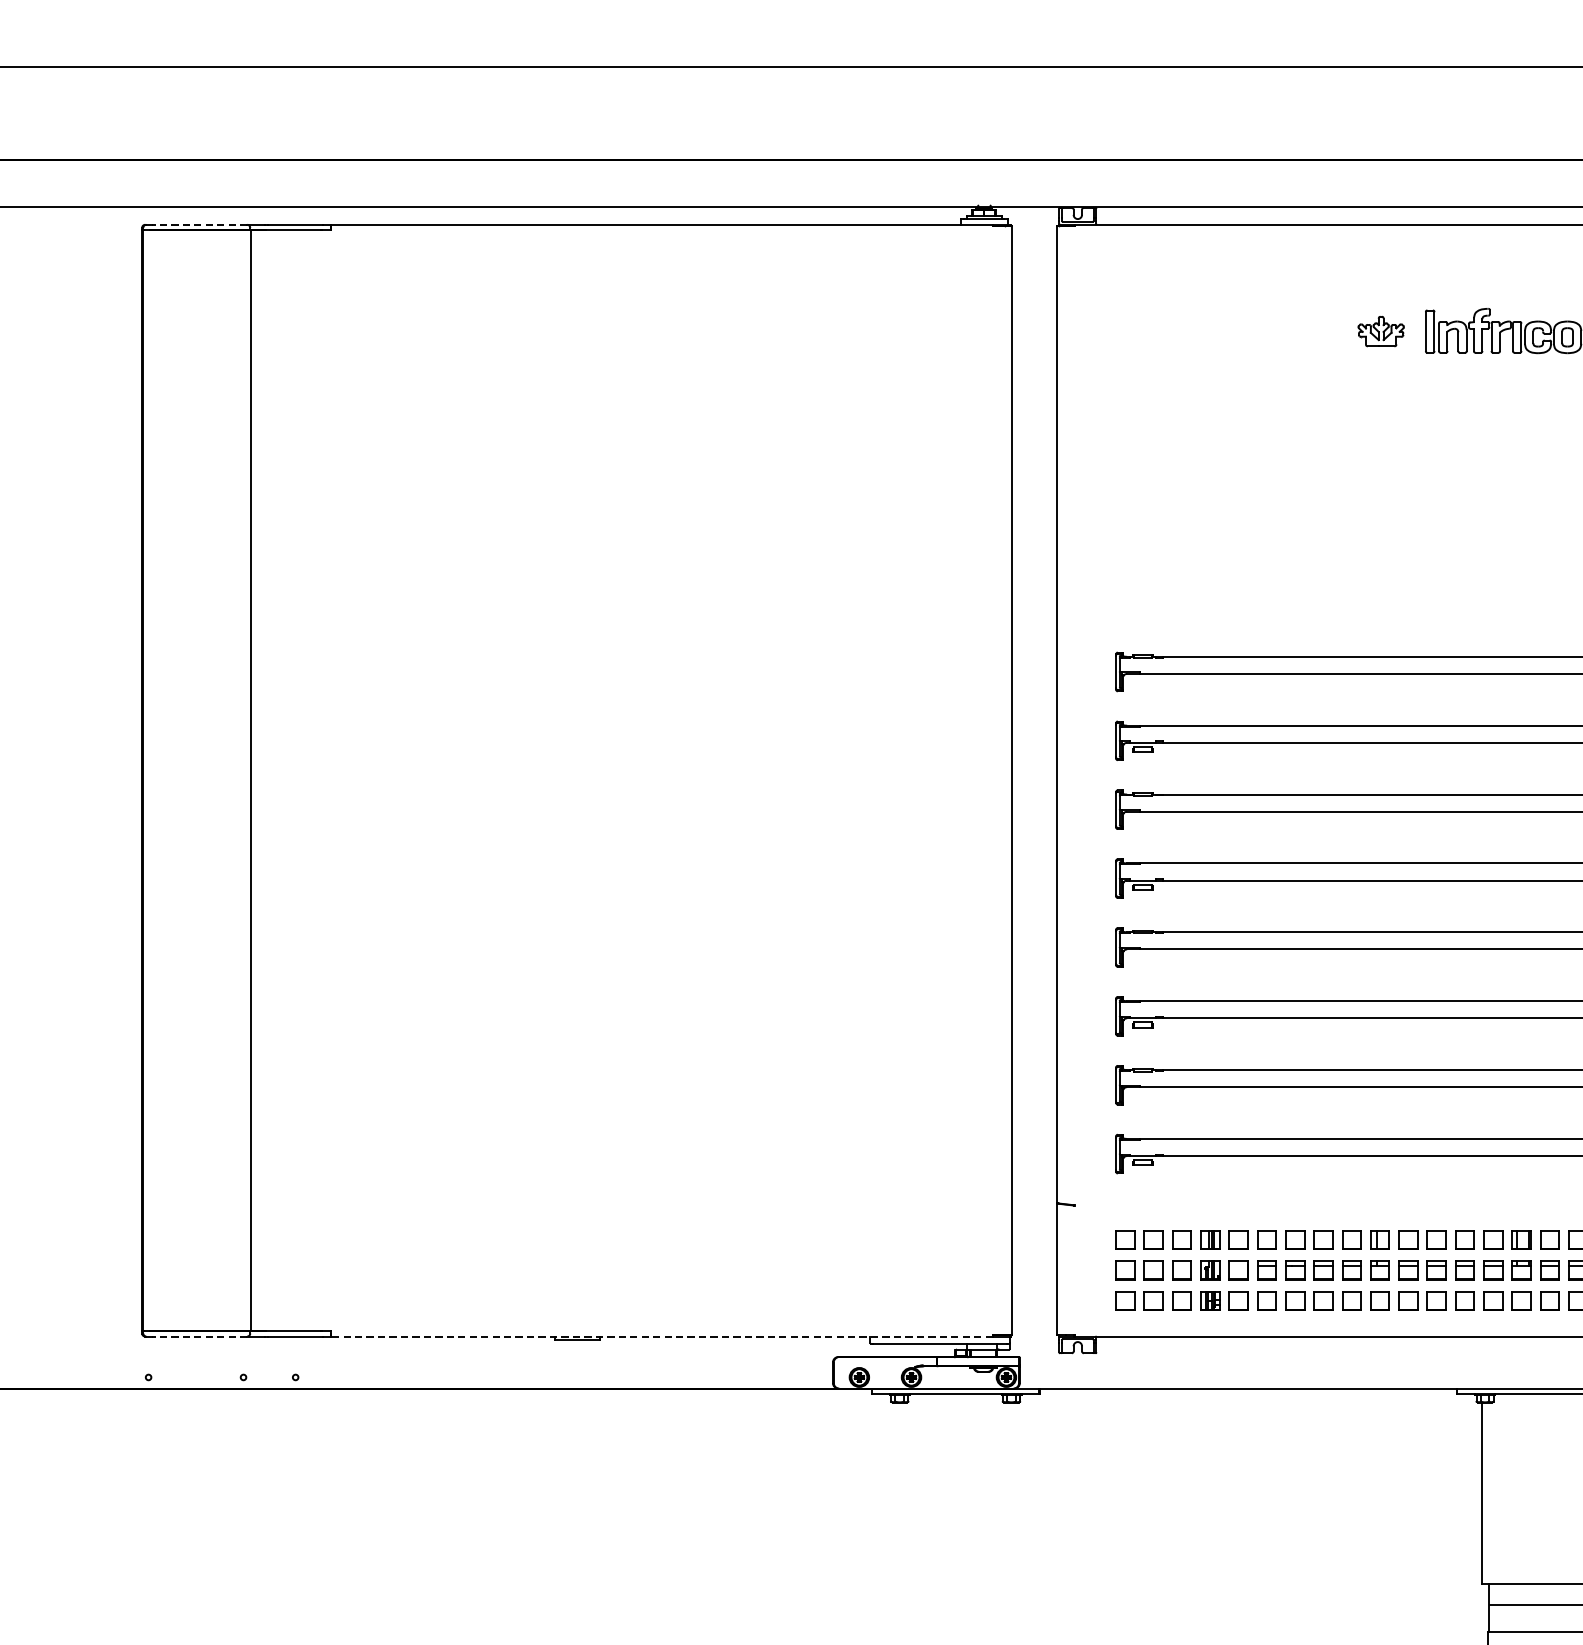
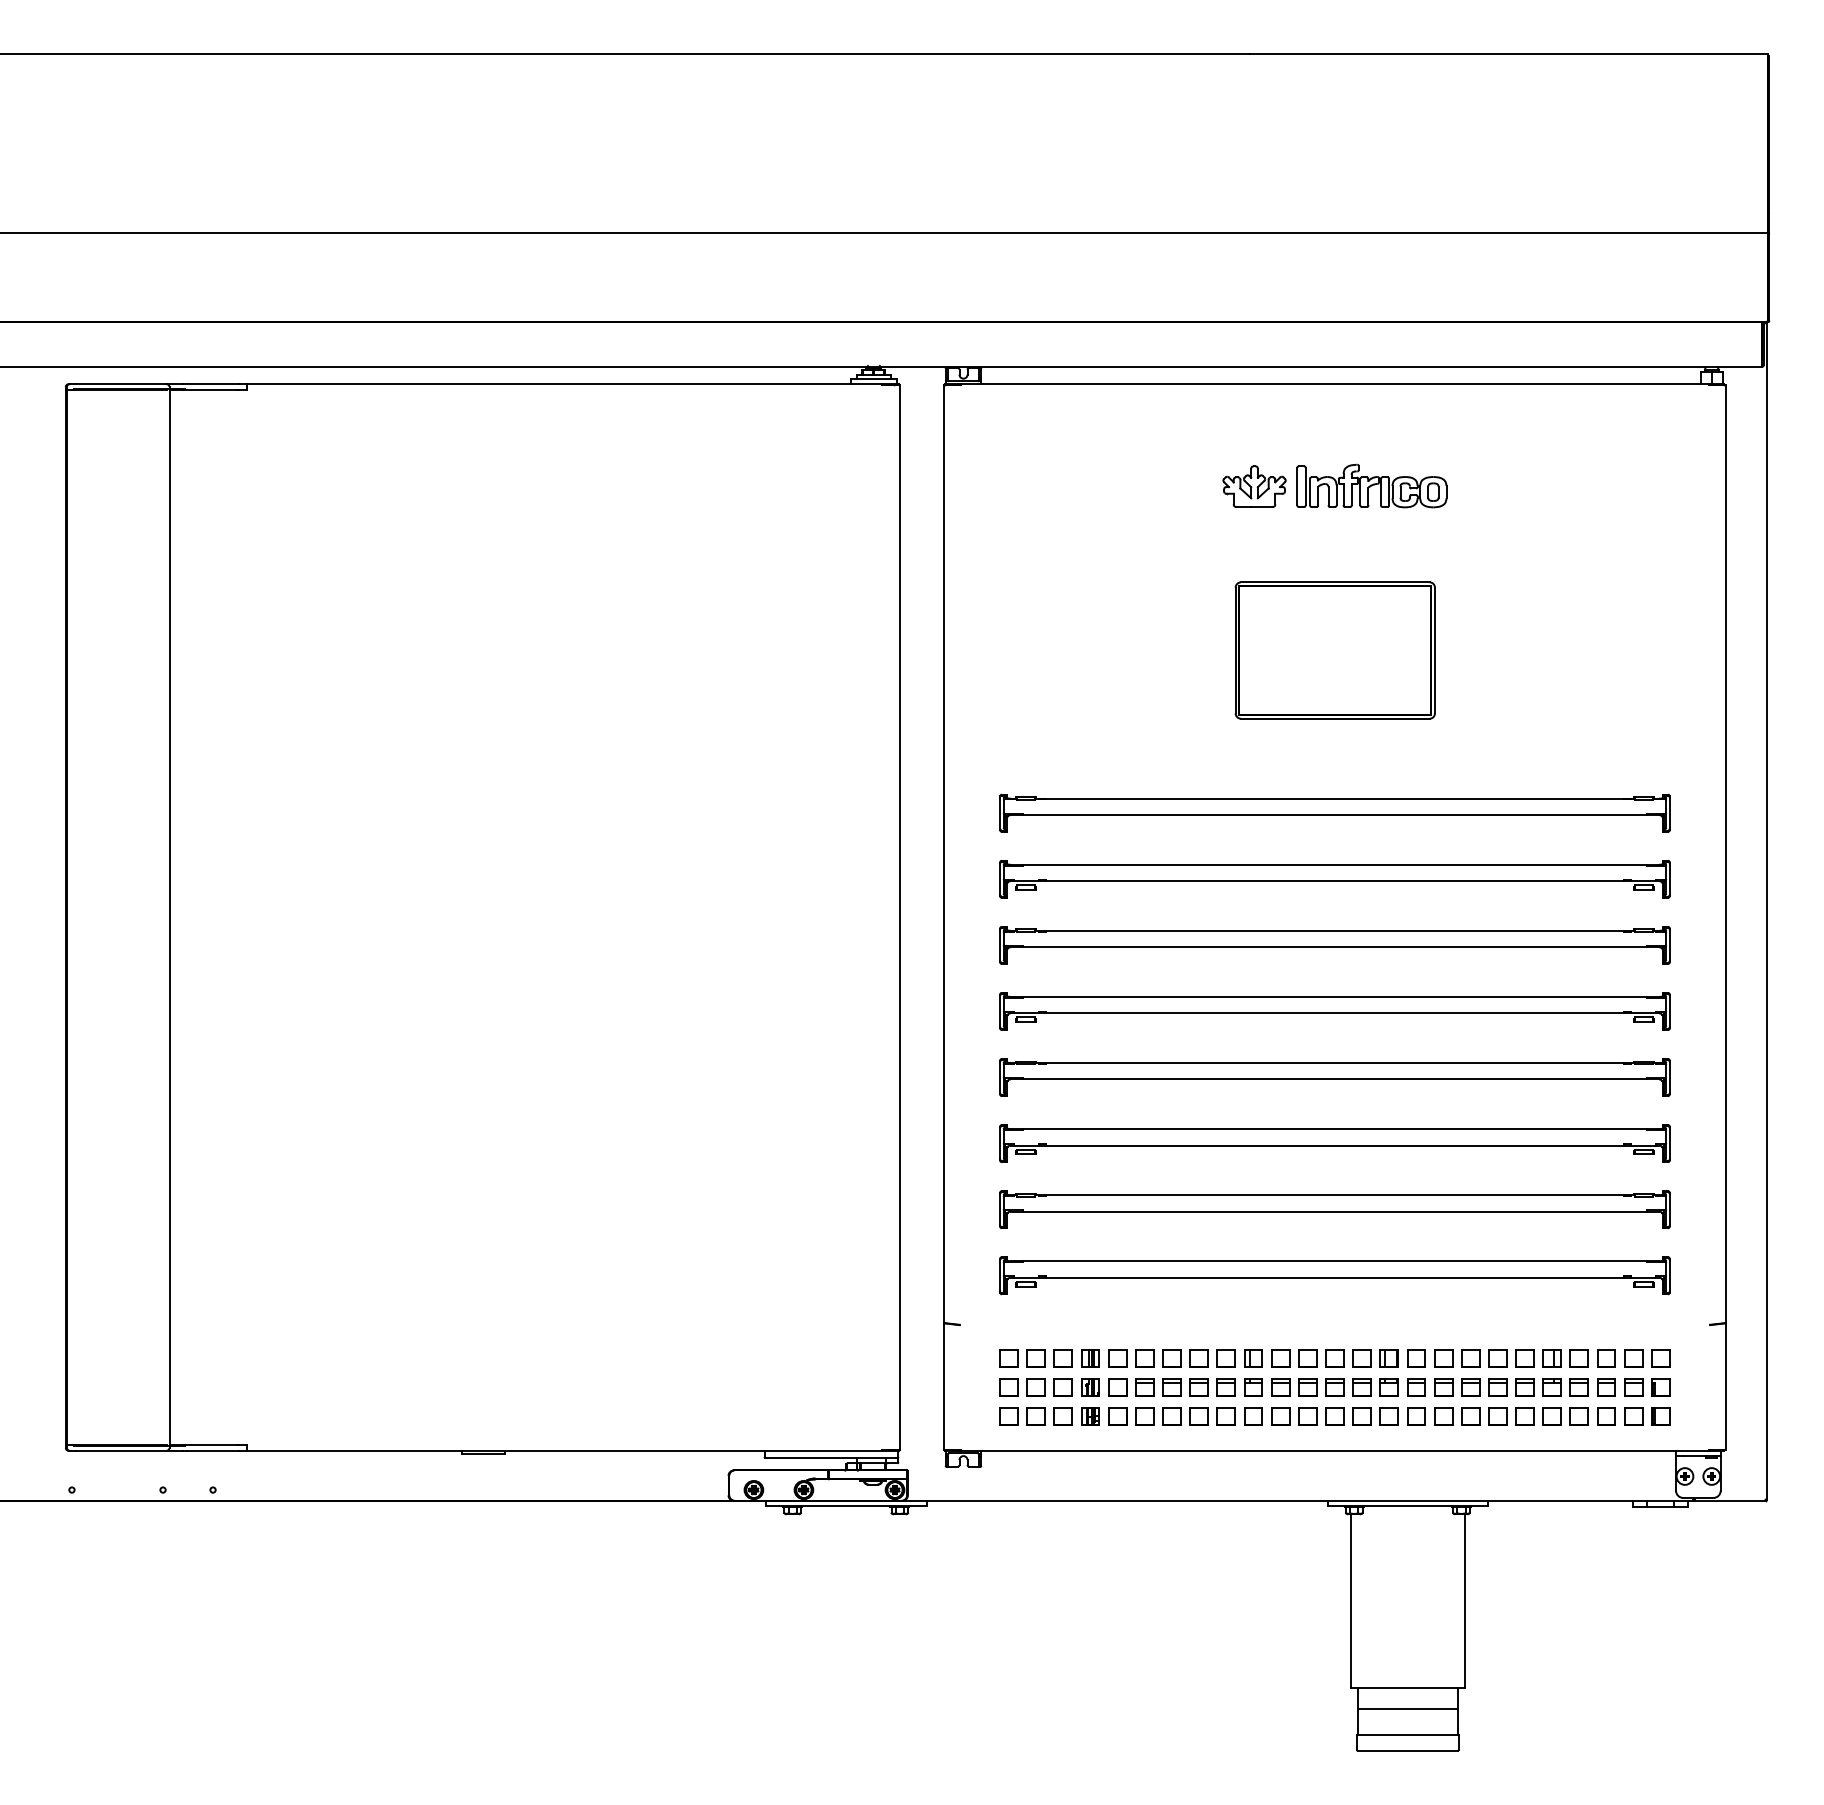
line: (200, 225) -> (121, 384), dashed -> solid
part: (1381, 331) -> (1254, 486), size x1.43
part: (1464, 502) -> (1334, 650), added
line: (200, 1336) -> (121, 1450), dashed -> solid
line: (661, 1336) -> (564, 1450), dashed -> solid

